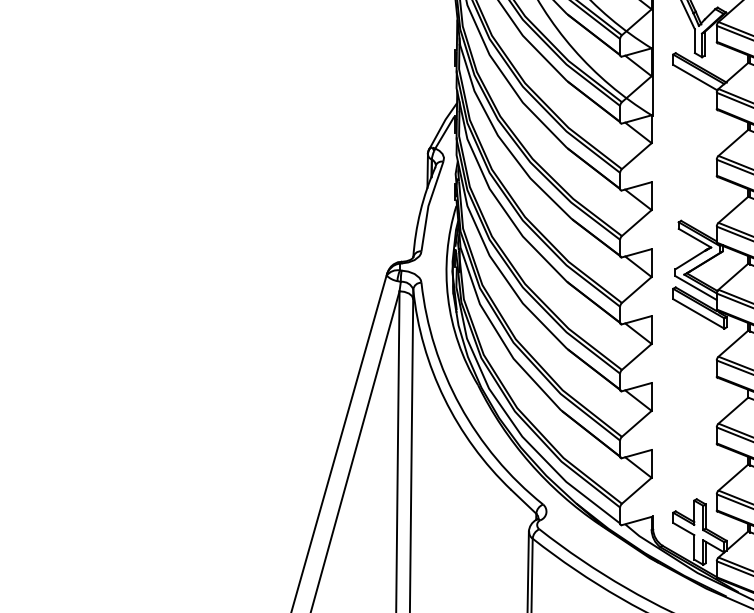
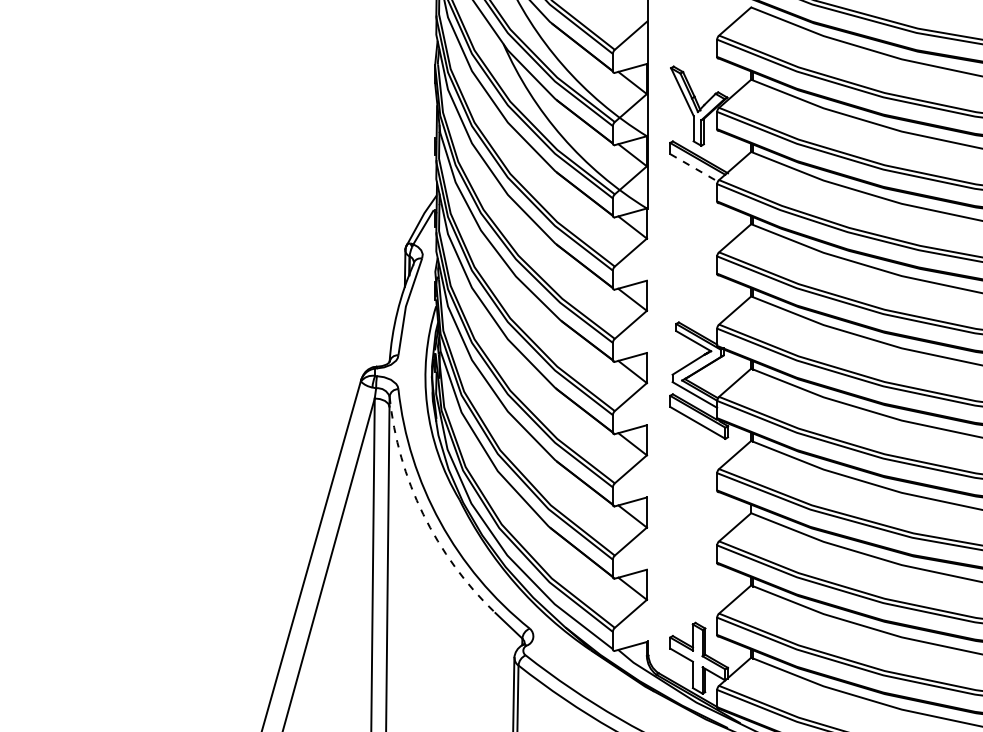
line: (695, 77) -> (694, 167), solid -> dashed
arc: (444, 398) -> (423, 514), solid -> dashed

